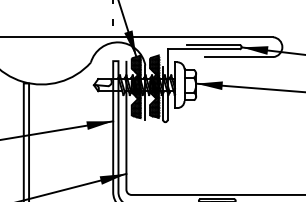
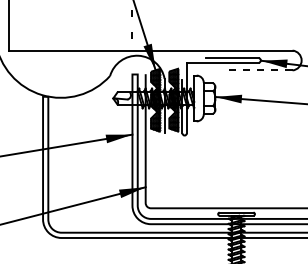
line: (238, 57) -> (257, 70), solid -> dashed

